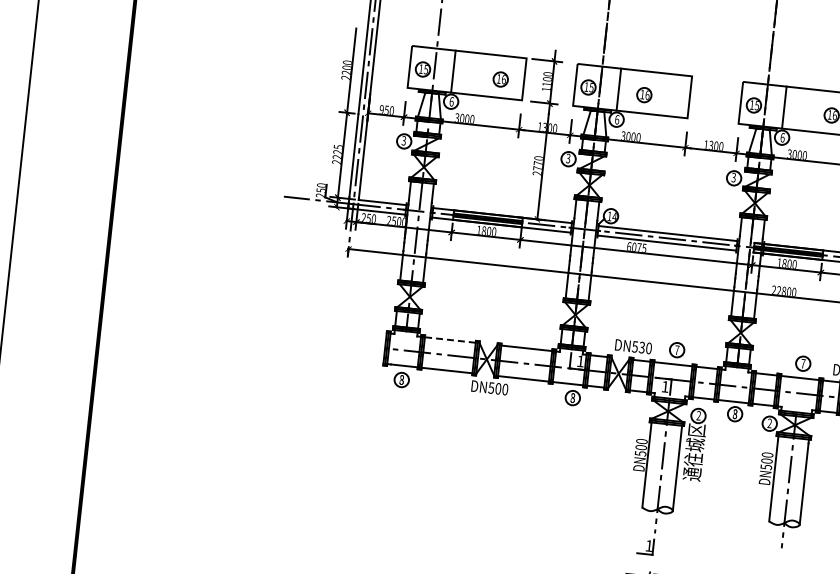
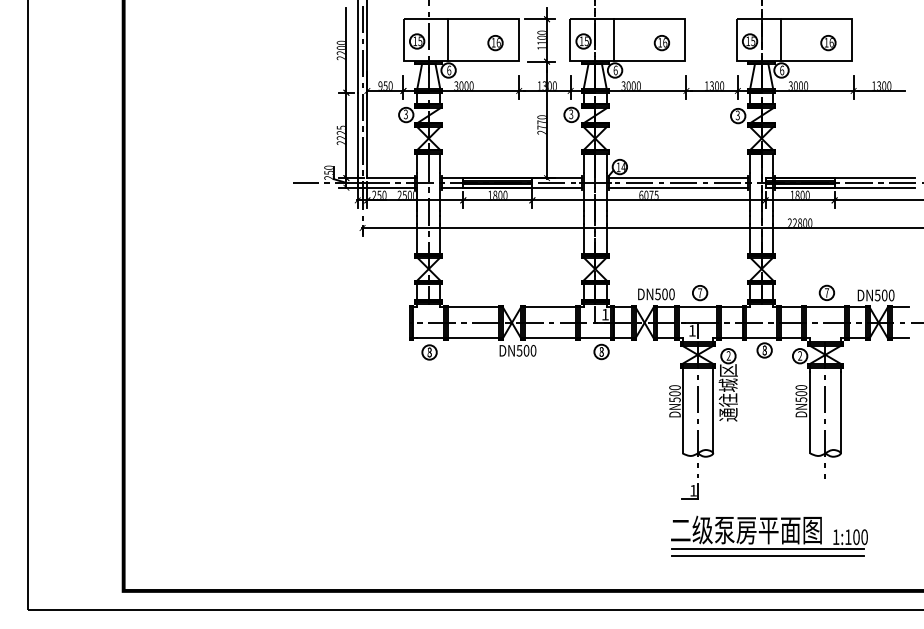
part: (643, 95) -> (661, 43), moved
line: (450, 340) -> (473, 307), dashed -> solid
text: (641, 346) -> (664, 293), DN530 -> DN500

